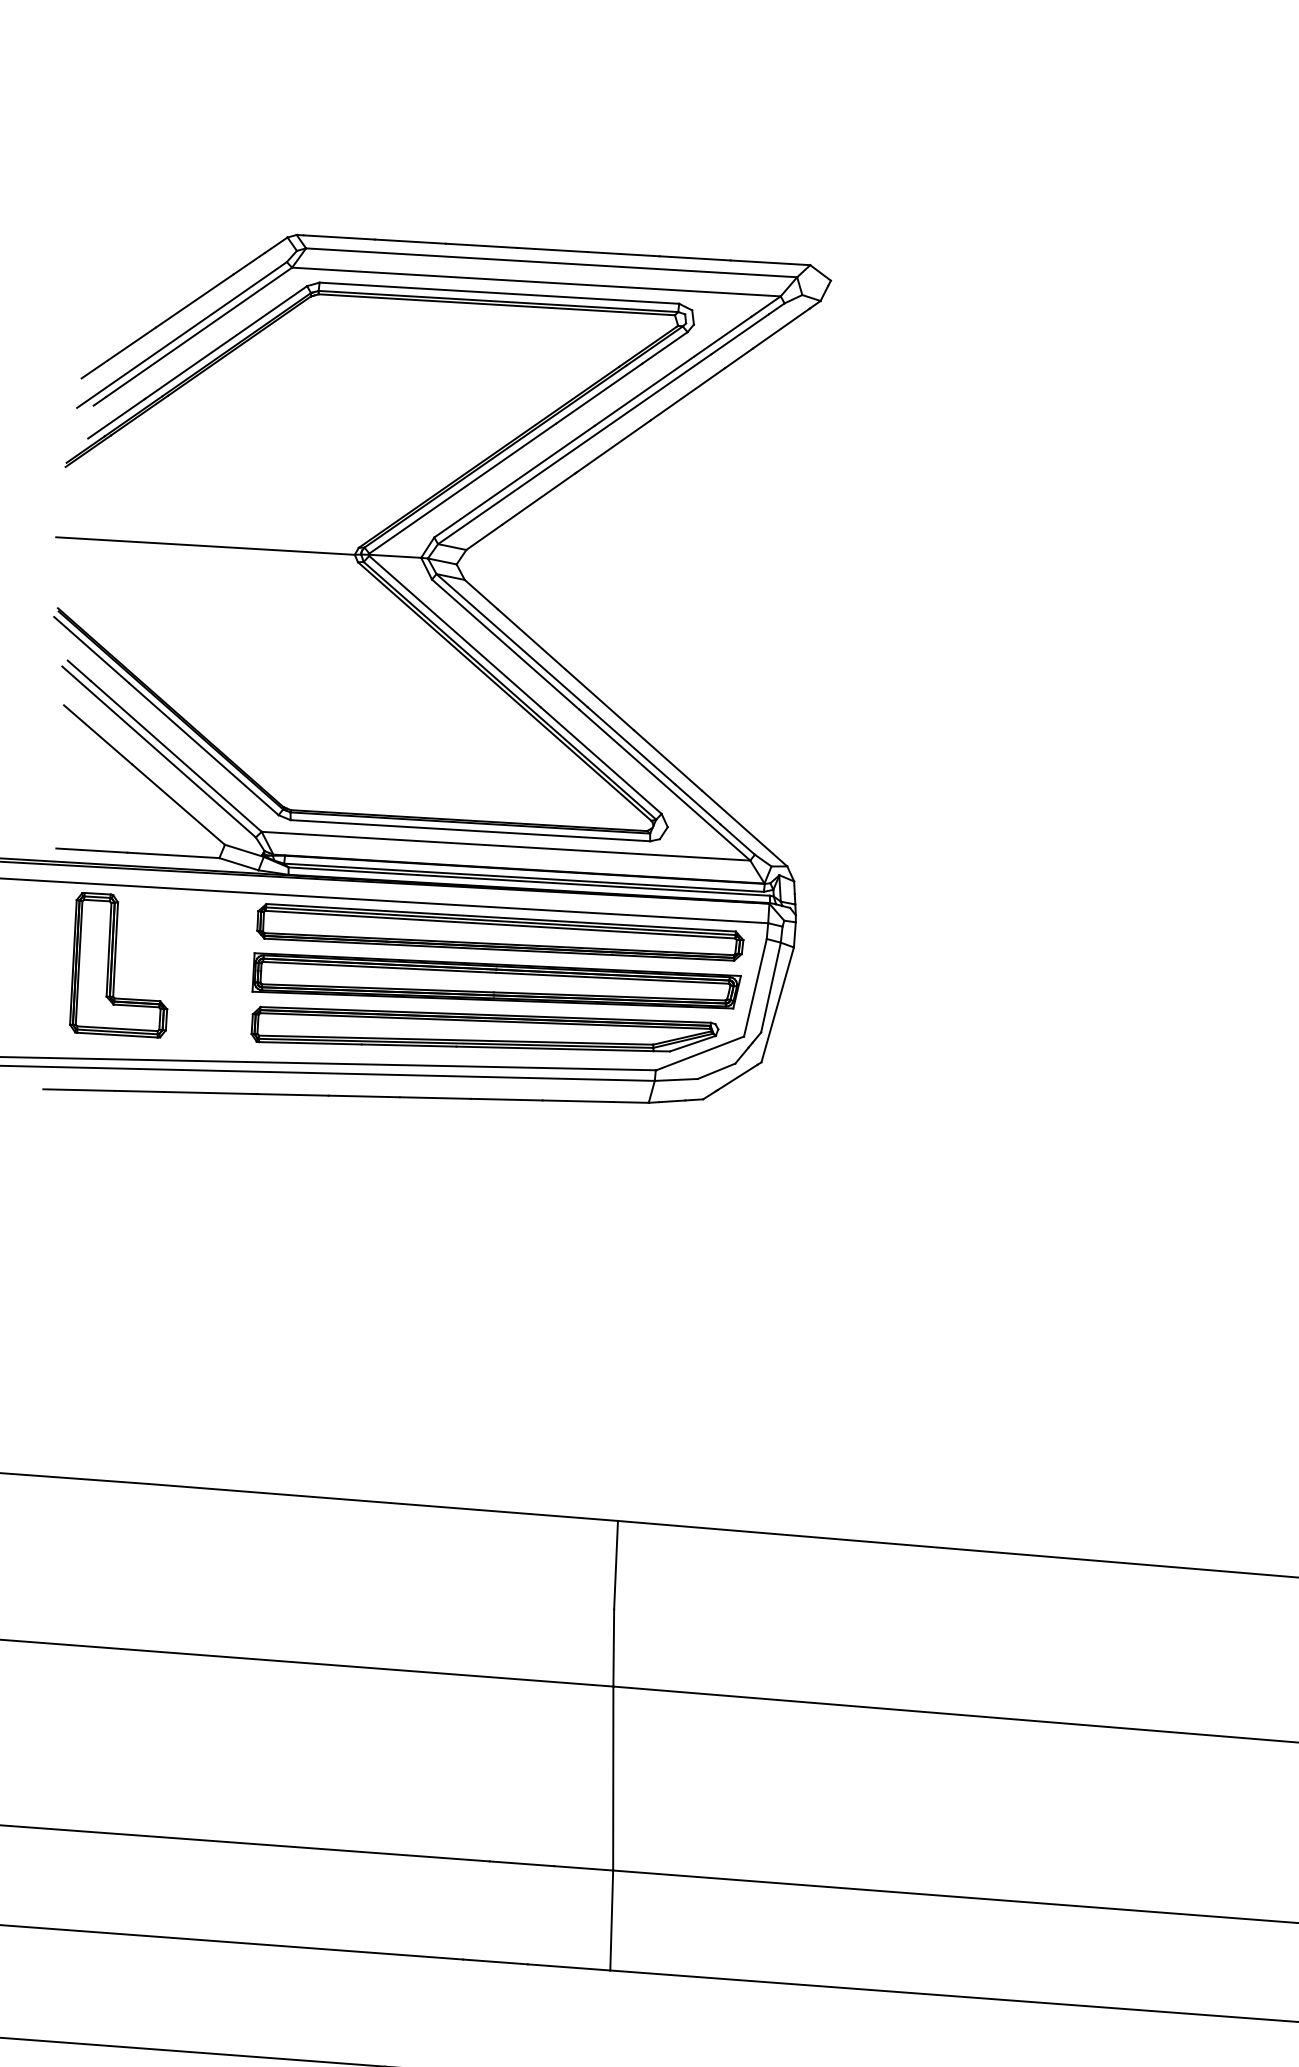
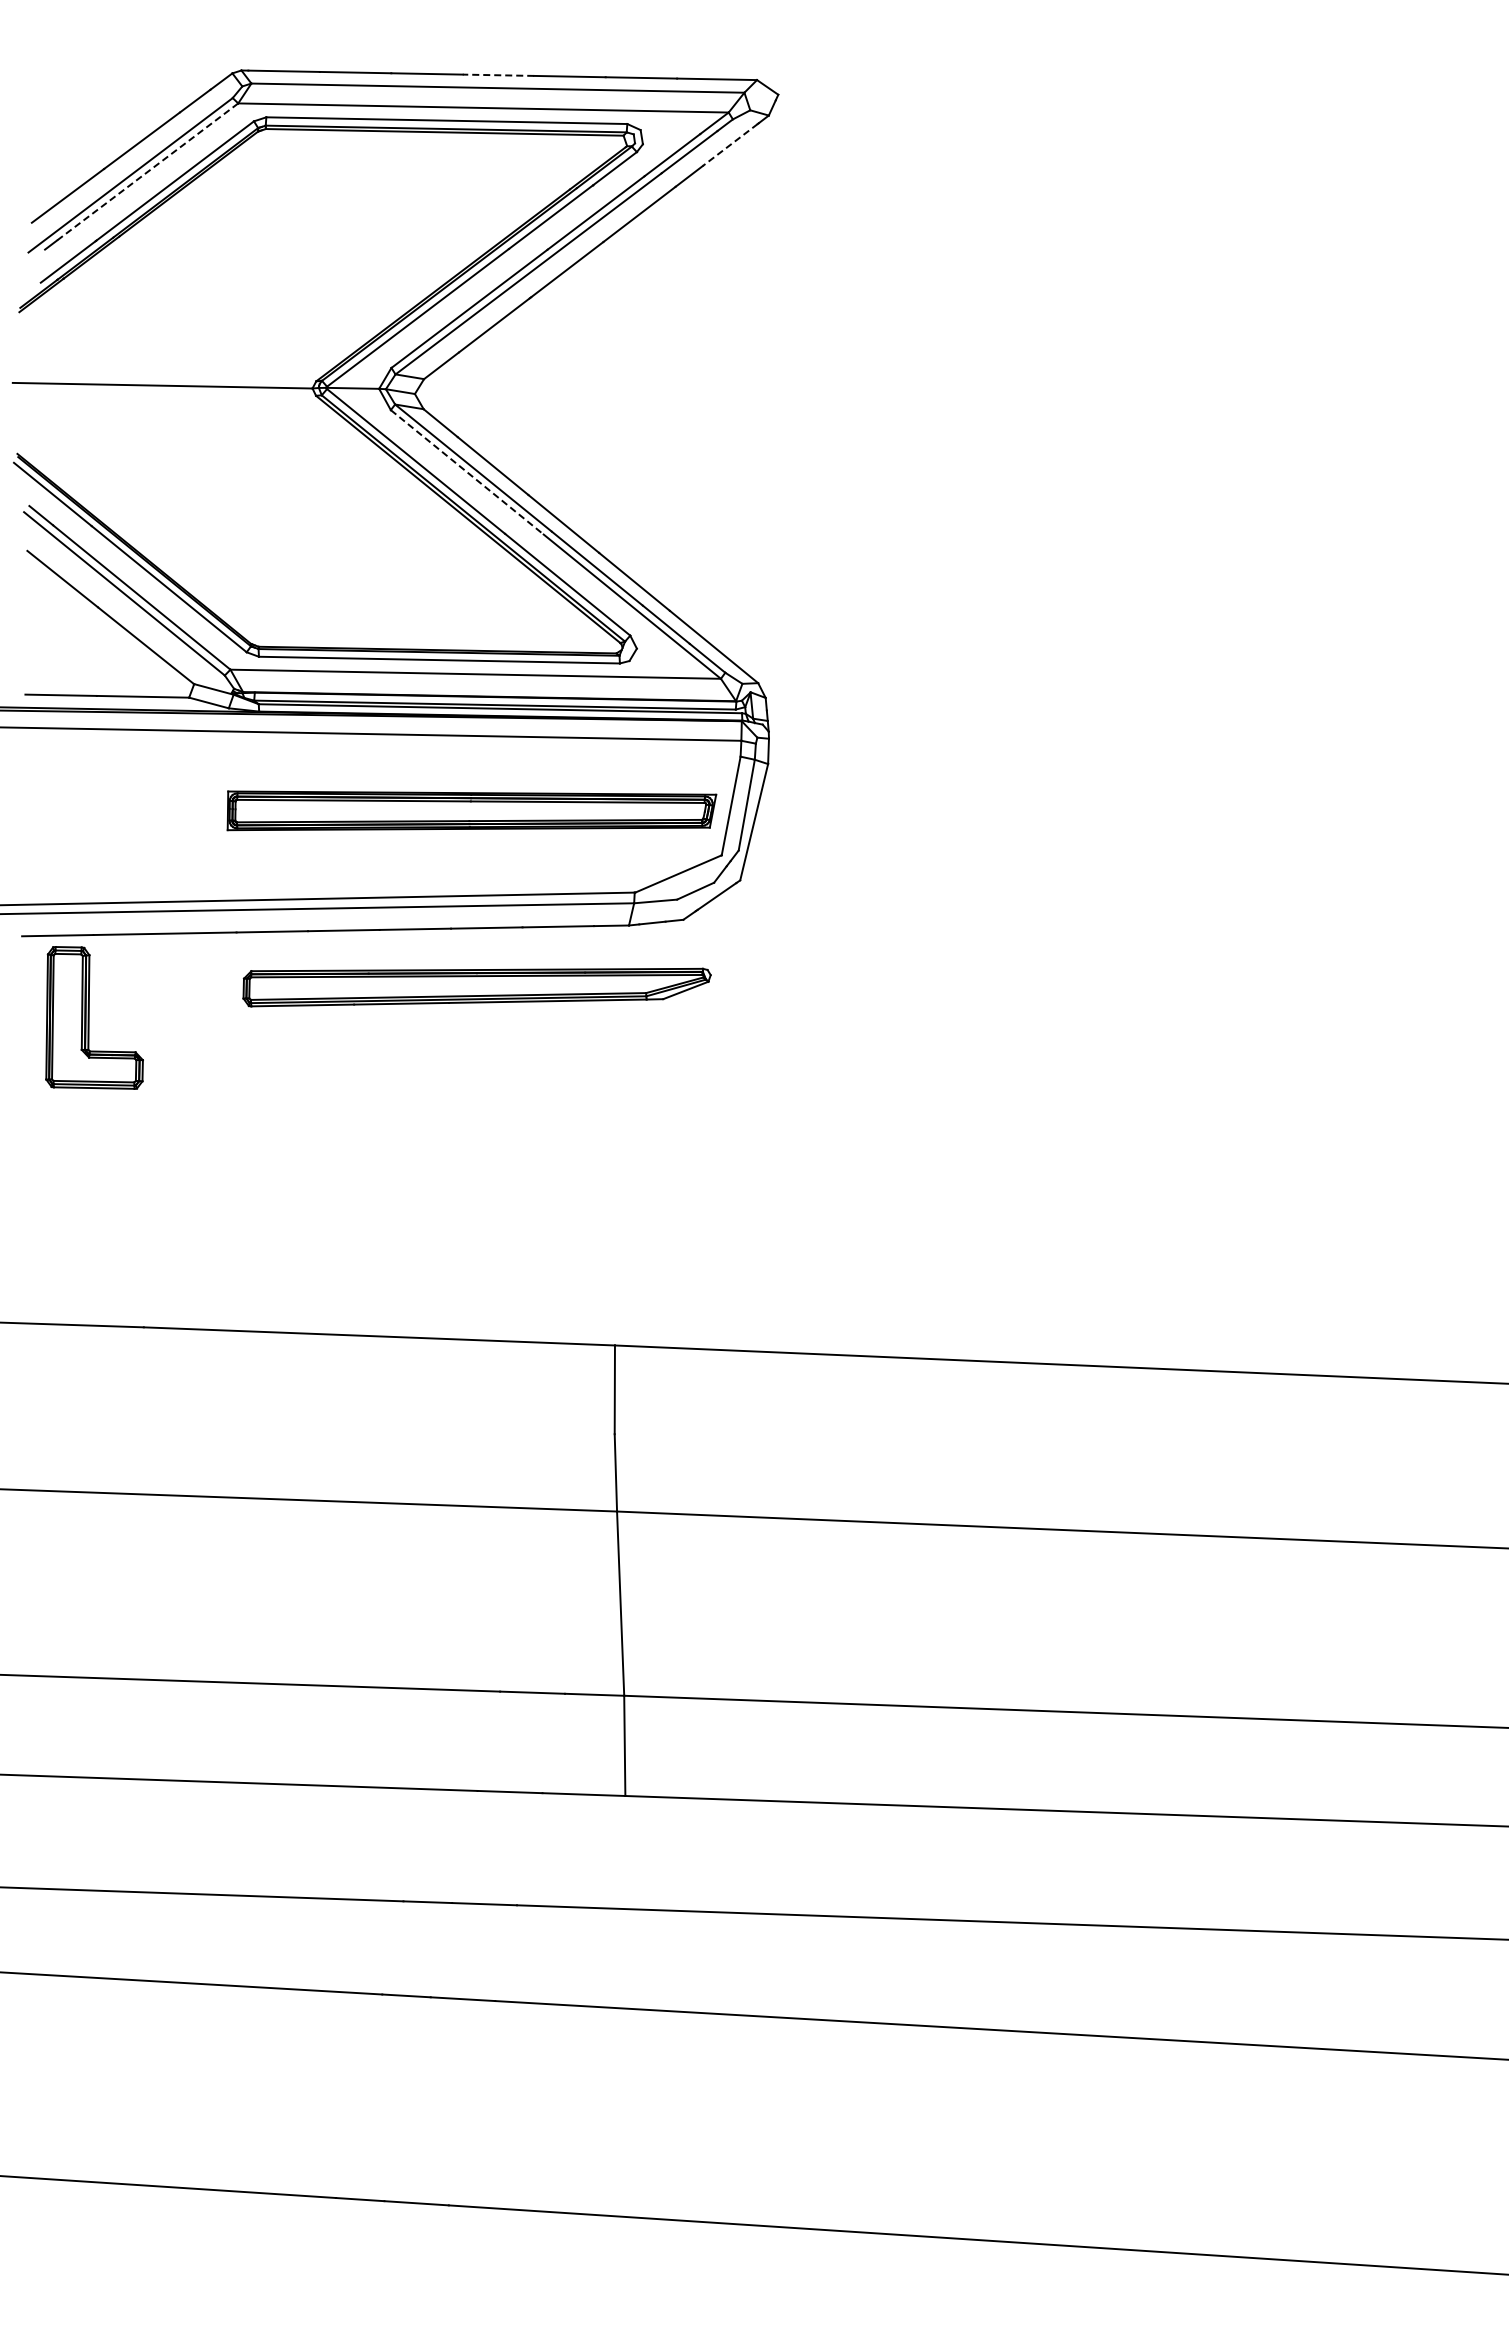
line: (552, 250) -> (498, 75), solid -> dashed
line: (781, 328) -> (730, 144), solid -> dashed
line: (198, 331) -> (147, 171), solid -> dashed
line: (505, 644) -> (467, 472), solid -> dashed
part: (500, 932) -> (473, 760), removed
part: (120, 964) -> (94, 1017), moved
part: (484, 1032) -> (476, 987), moved

